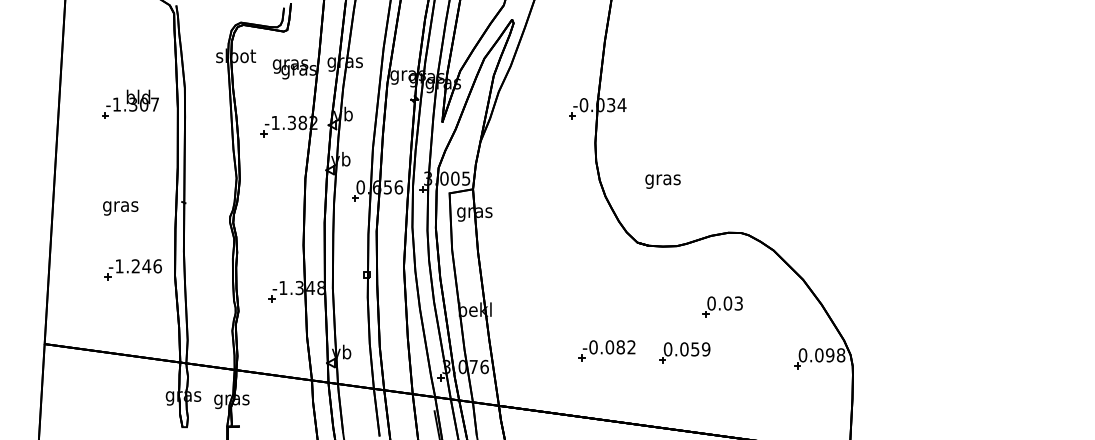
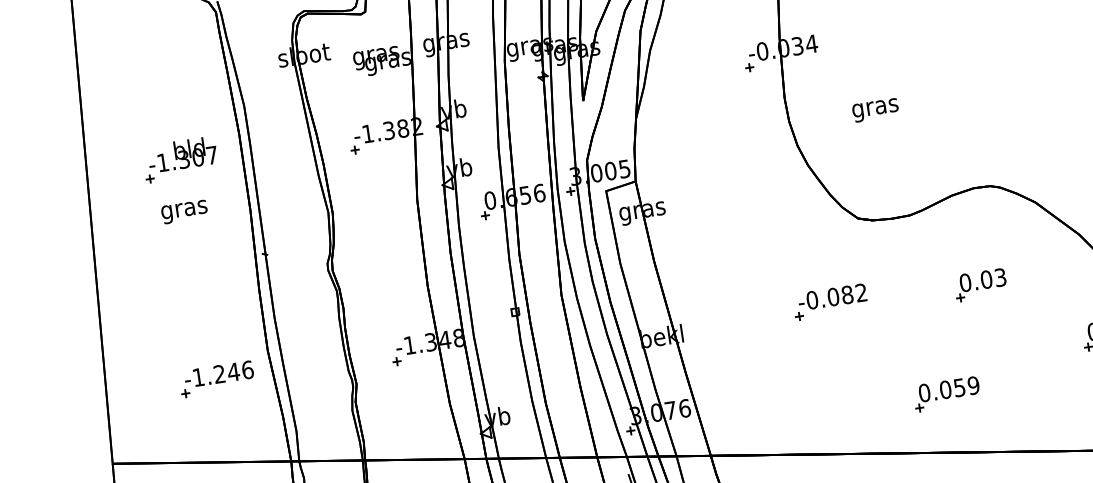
part: (130, 103) -> (180, 158), moved
text: (662, 181) -> (874, 110), moved
text: (120, 208) -> (184, 212), moved
part: (132, 269) -> (215, 378), moved
part: (606, 350) -> (829, 301), moved
part: (684, 352) -> (946, 393), moved

